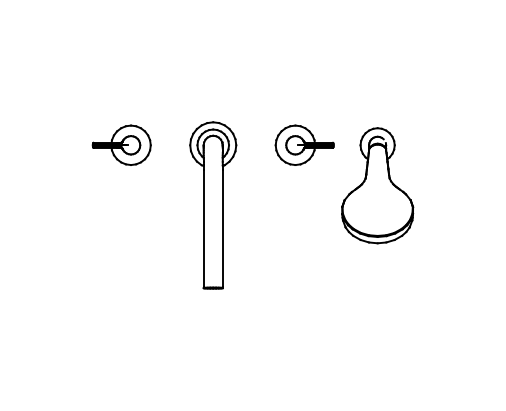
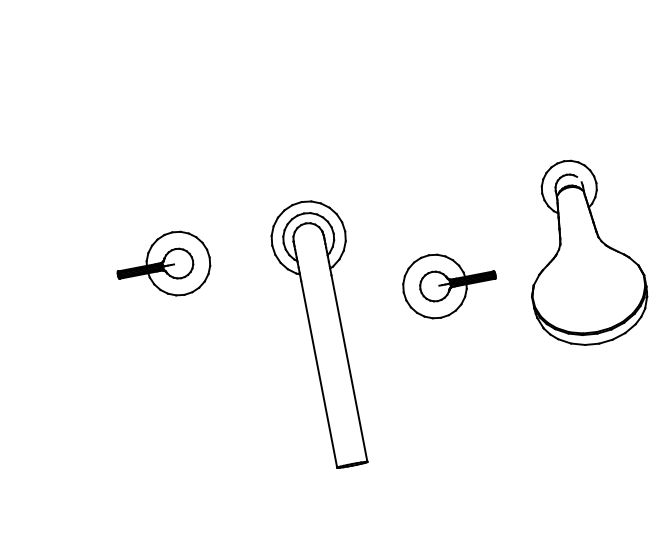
part: (304, 144) -> (449, 282), moved

